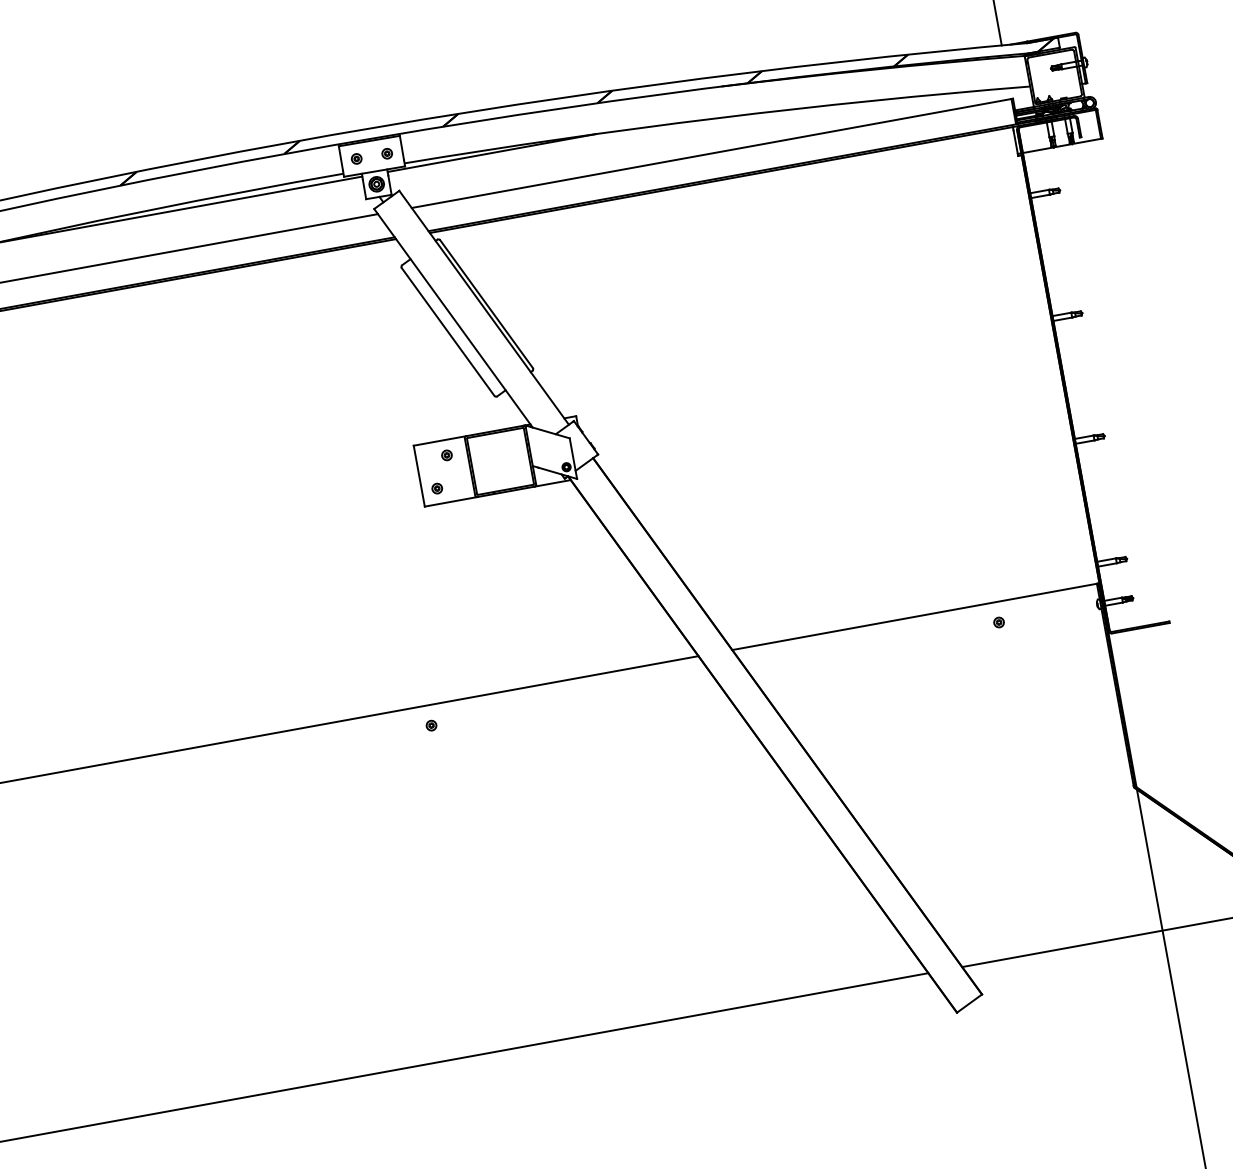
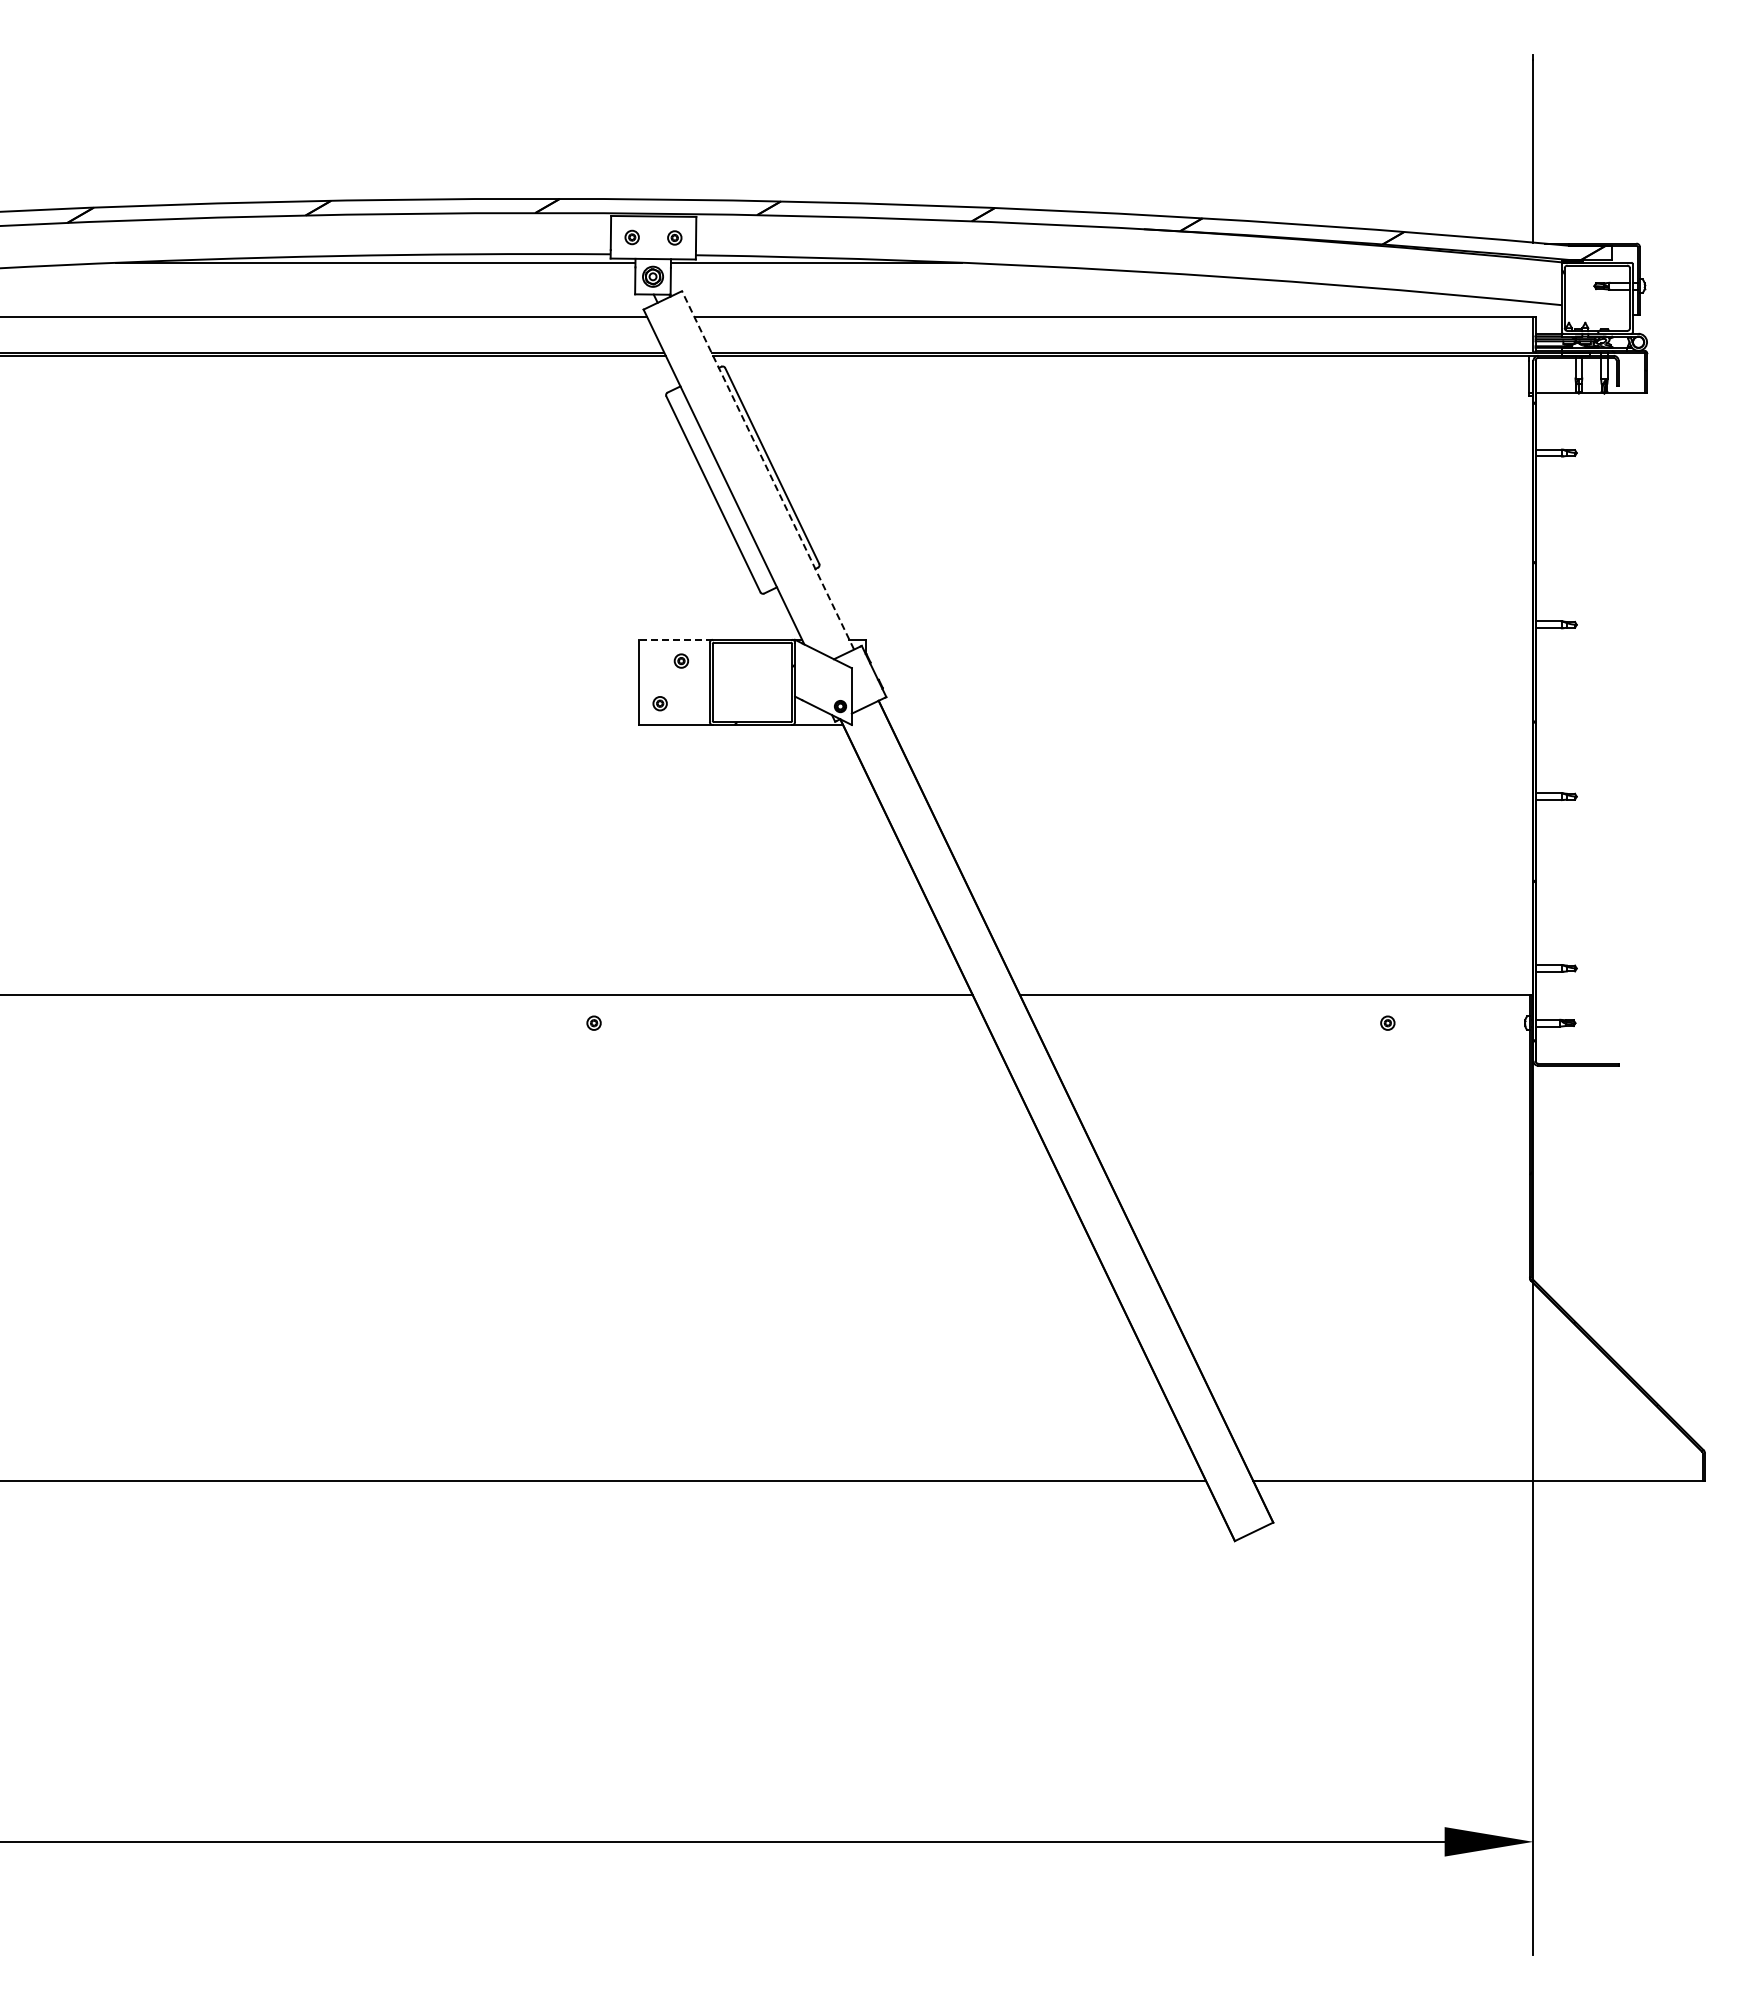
line: (484, 307) -> (768, 470), solid -> dashed
line: (439, 440) -> (675, 639), solid -> dashed

